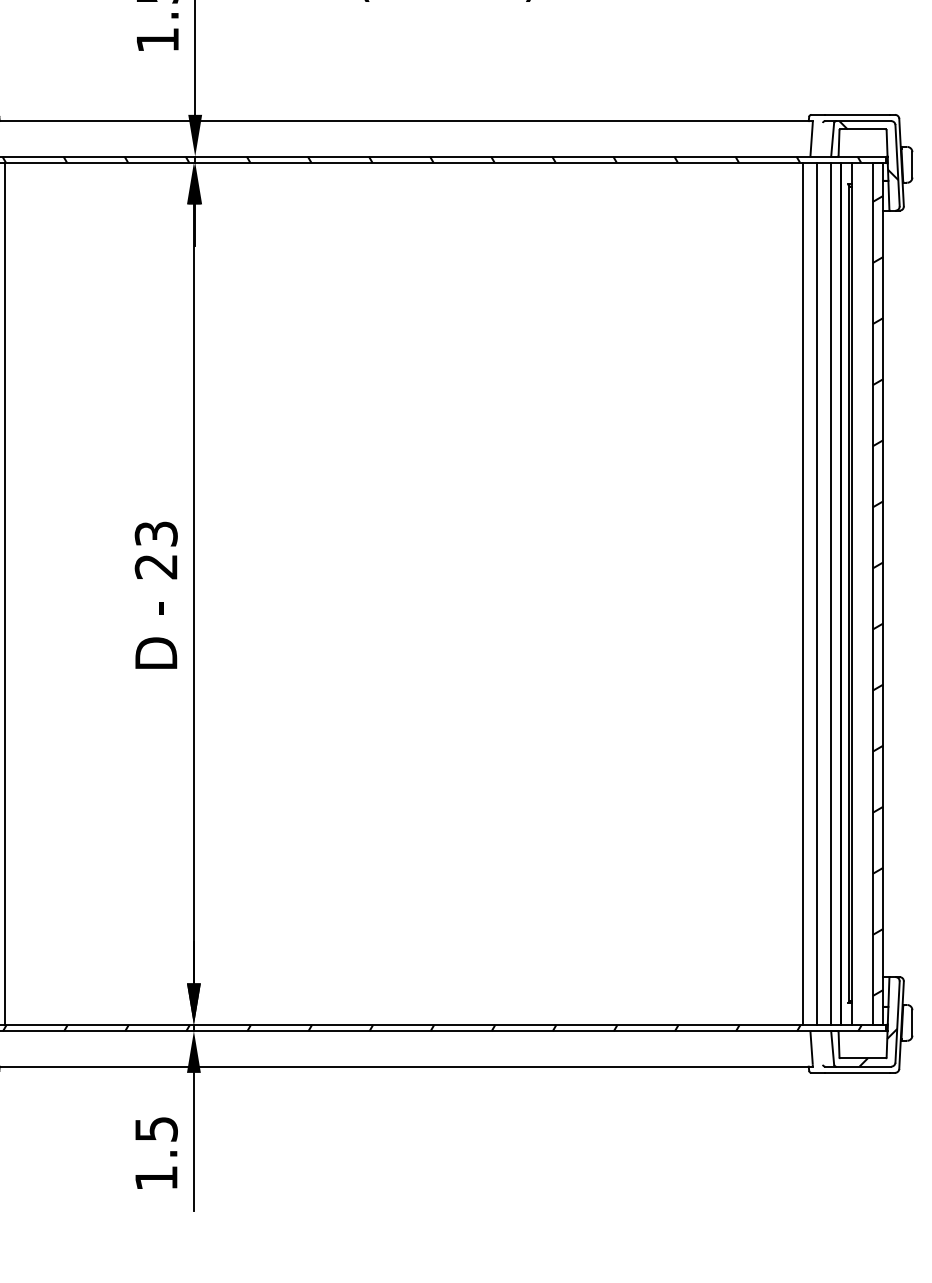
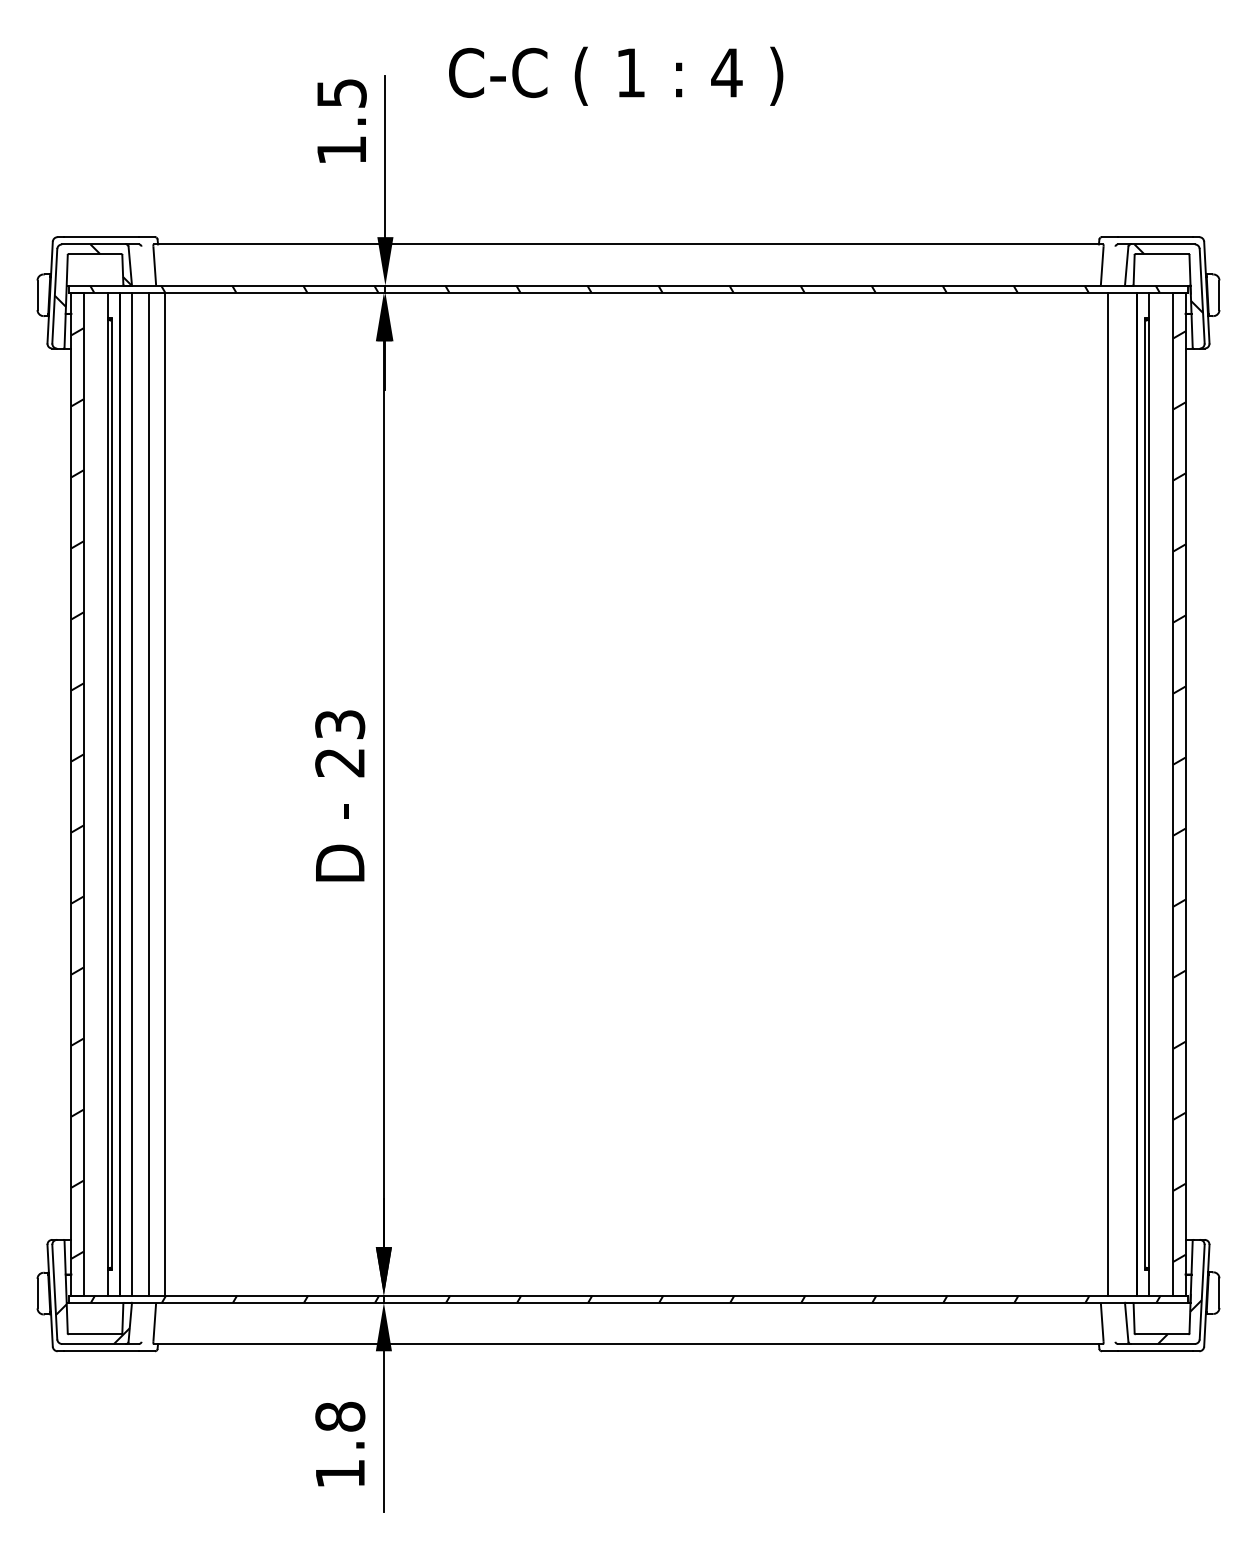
line: (803, 593) -> (1092, 793), removed
line: (830, 593) -> (1124, 793), removed
text: (156, 1128) -> (340, 1416), 1.5 -> 1.8

